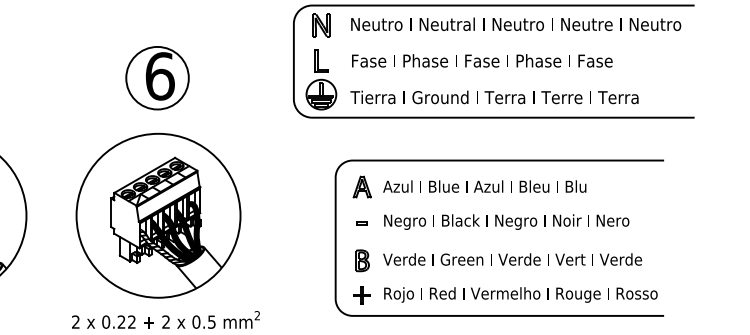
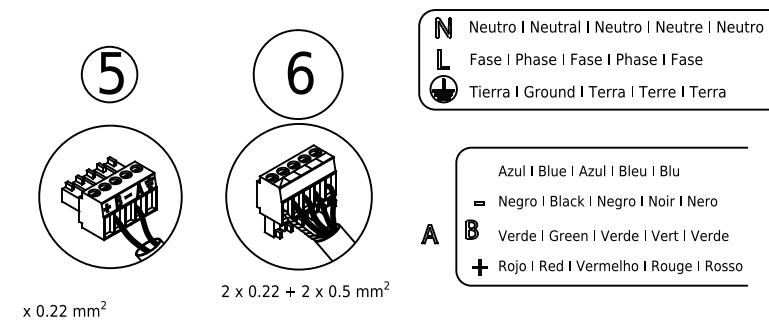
circle: (156, 78) -> (297, 74), size x1.6
part: (361, 187) -> (429, 234), moved
part: (361, 260) -> (471, 229), moved

